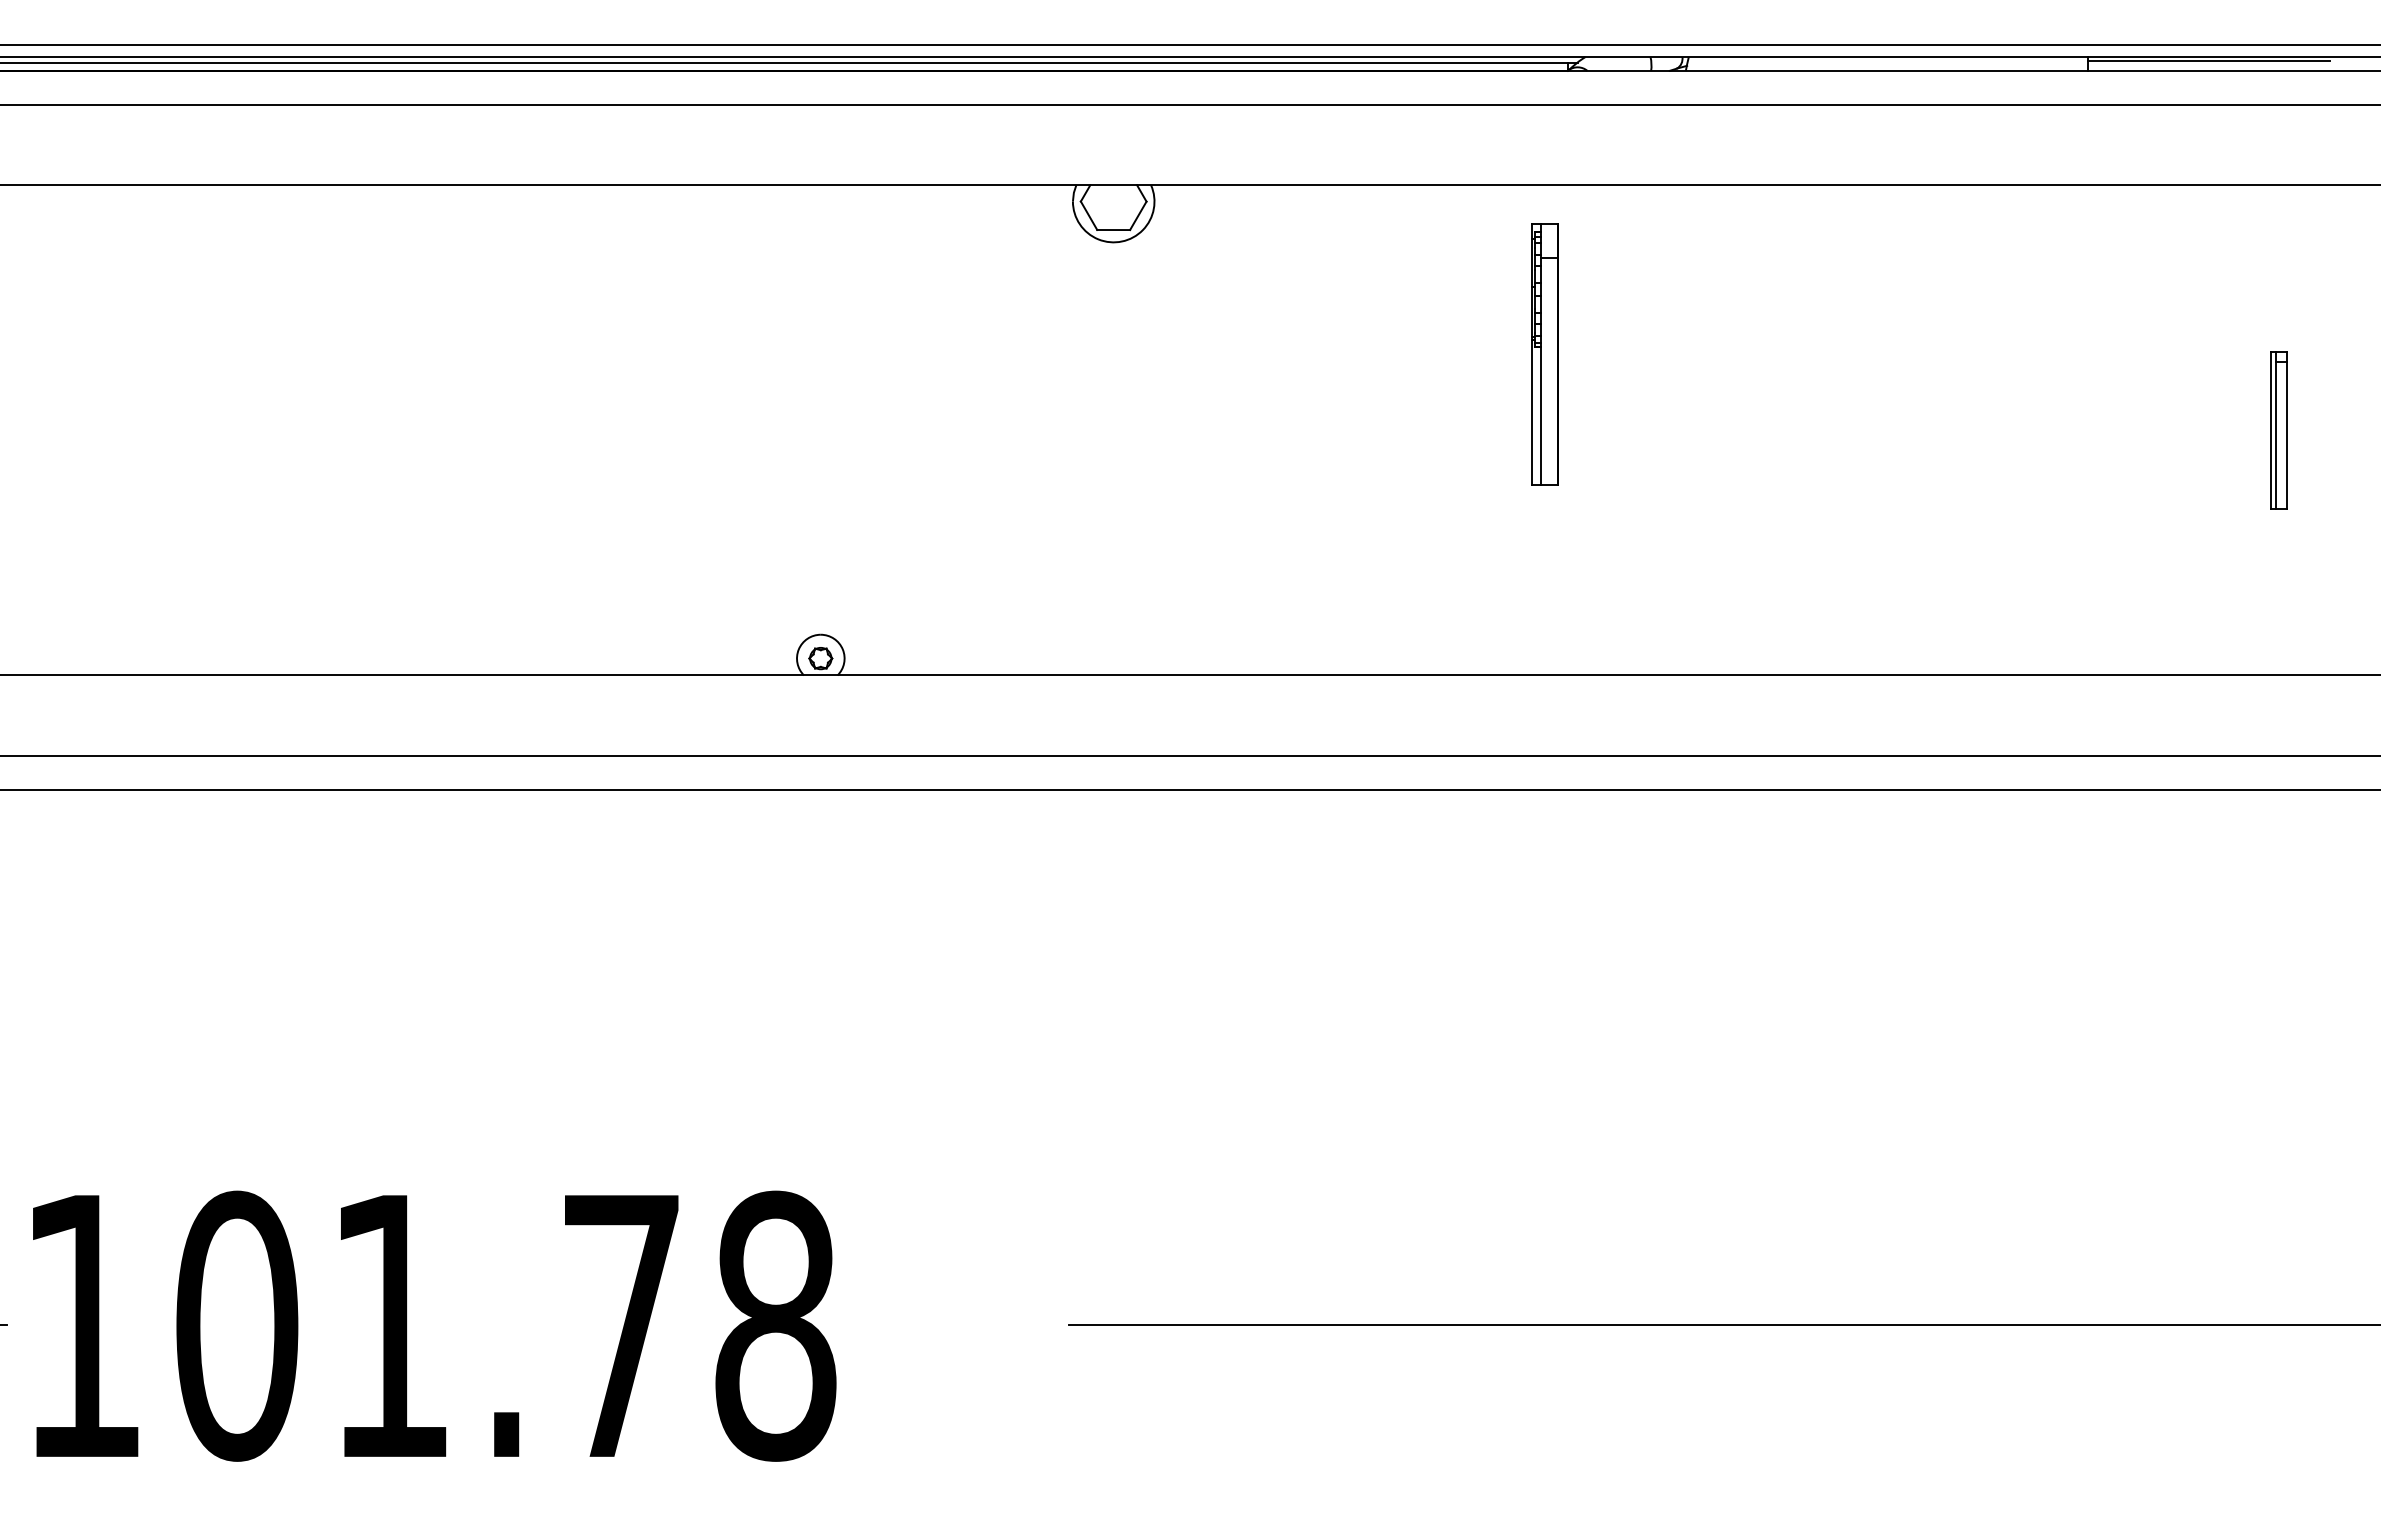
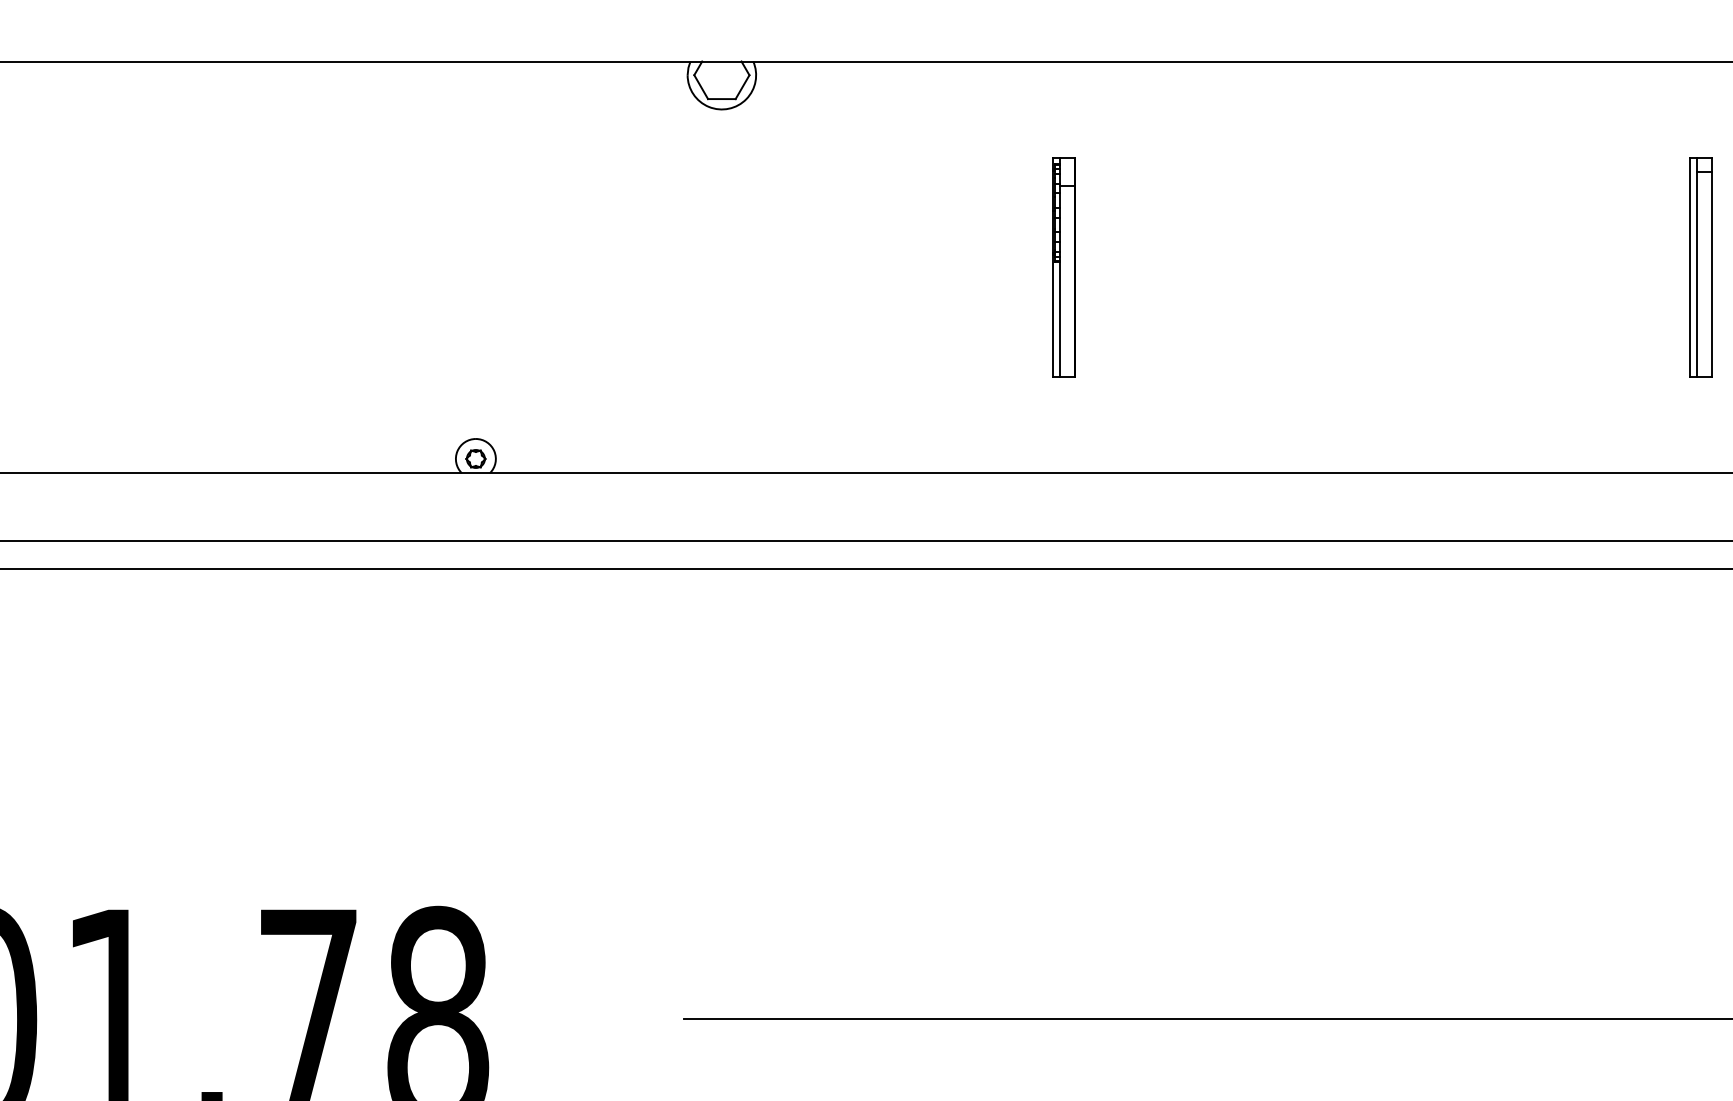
part: (1544, 354) -> (1063, 267), moved
part: (2278, 430) -> (1700, 267), size x1.67

